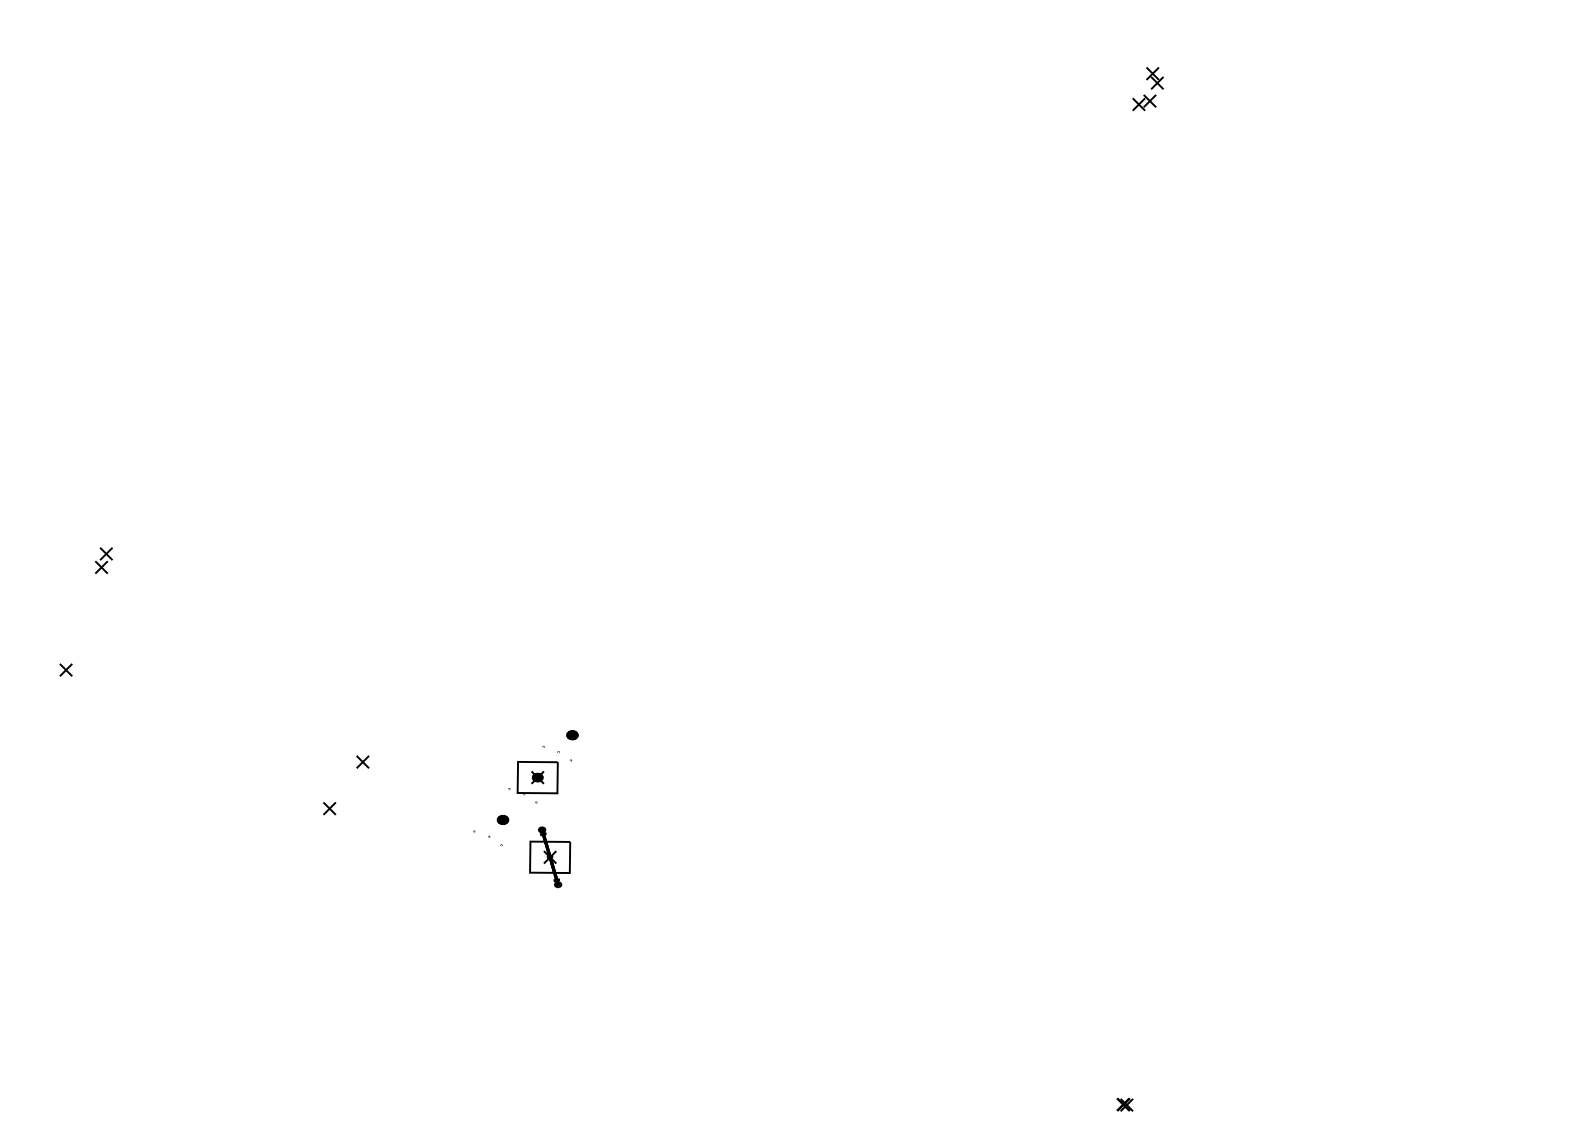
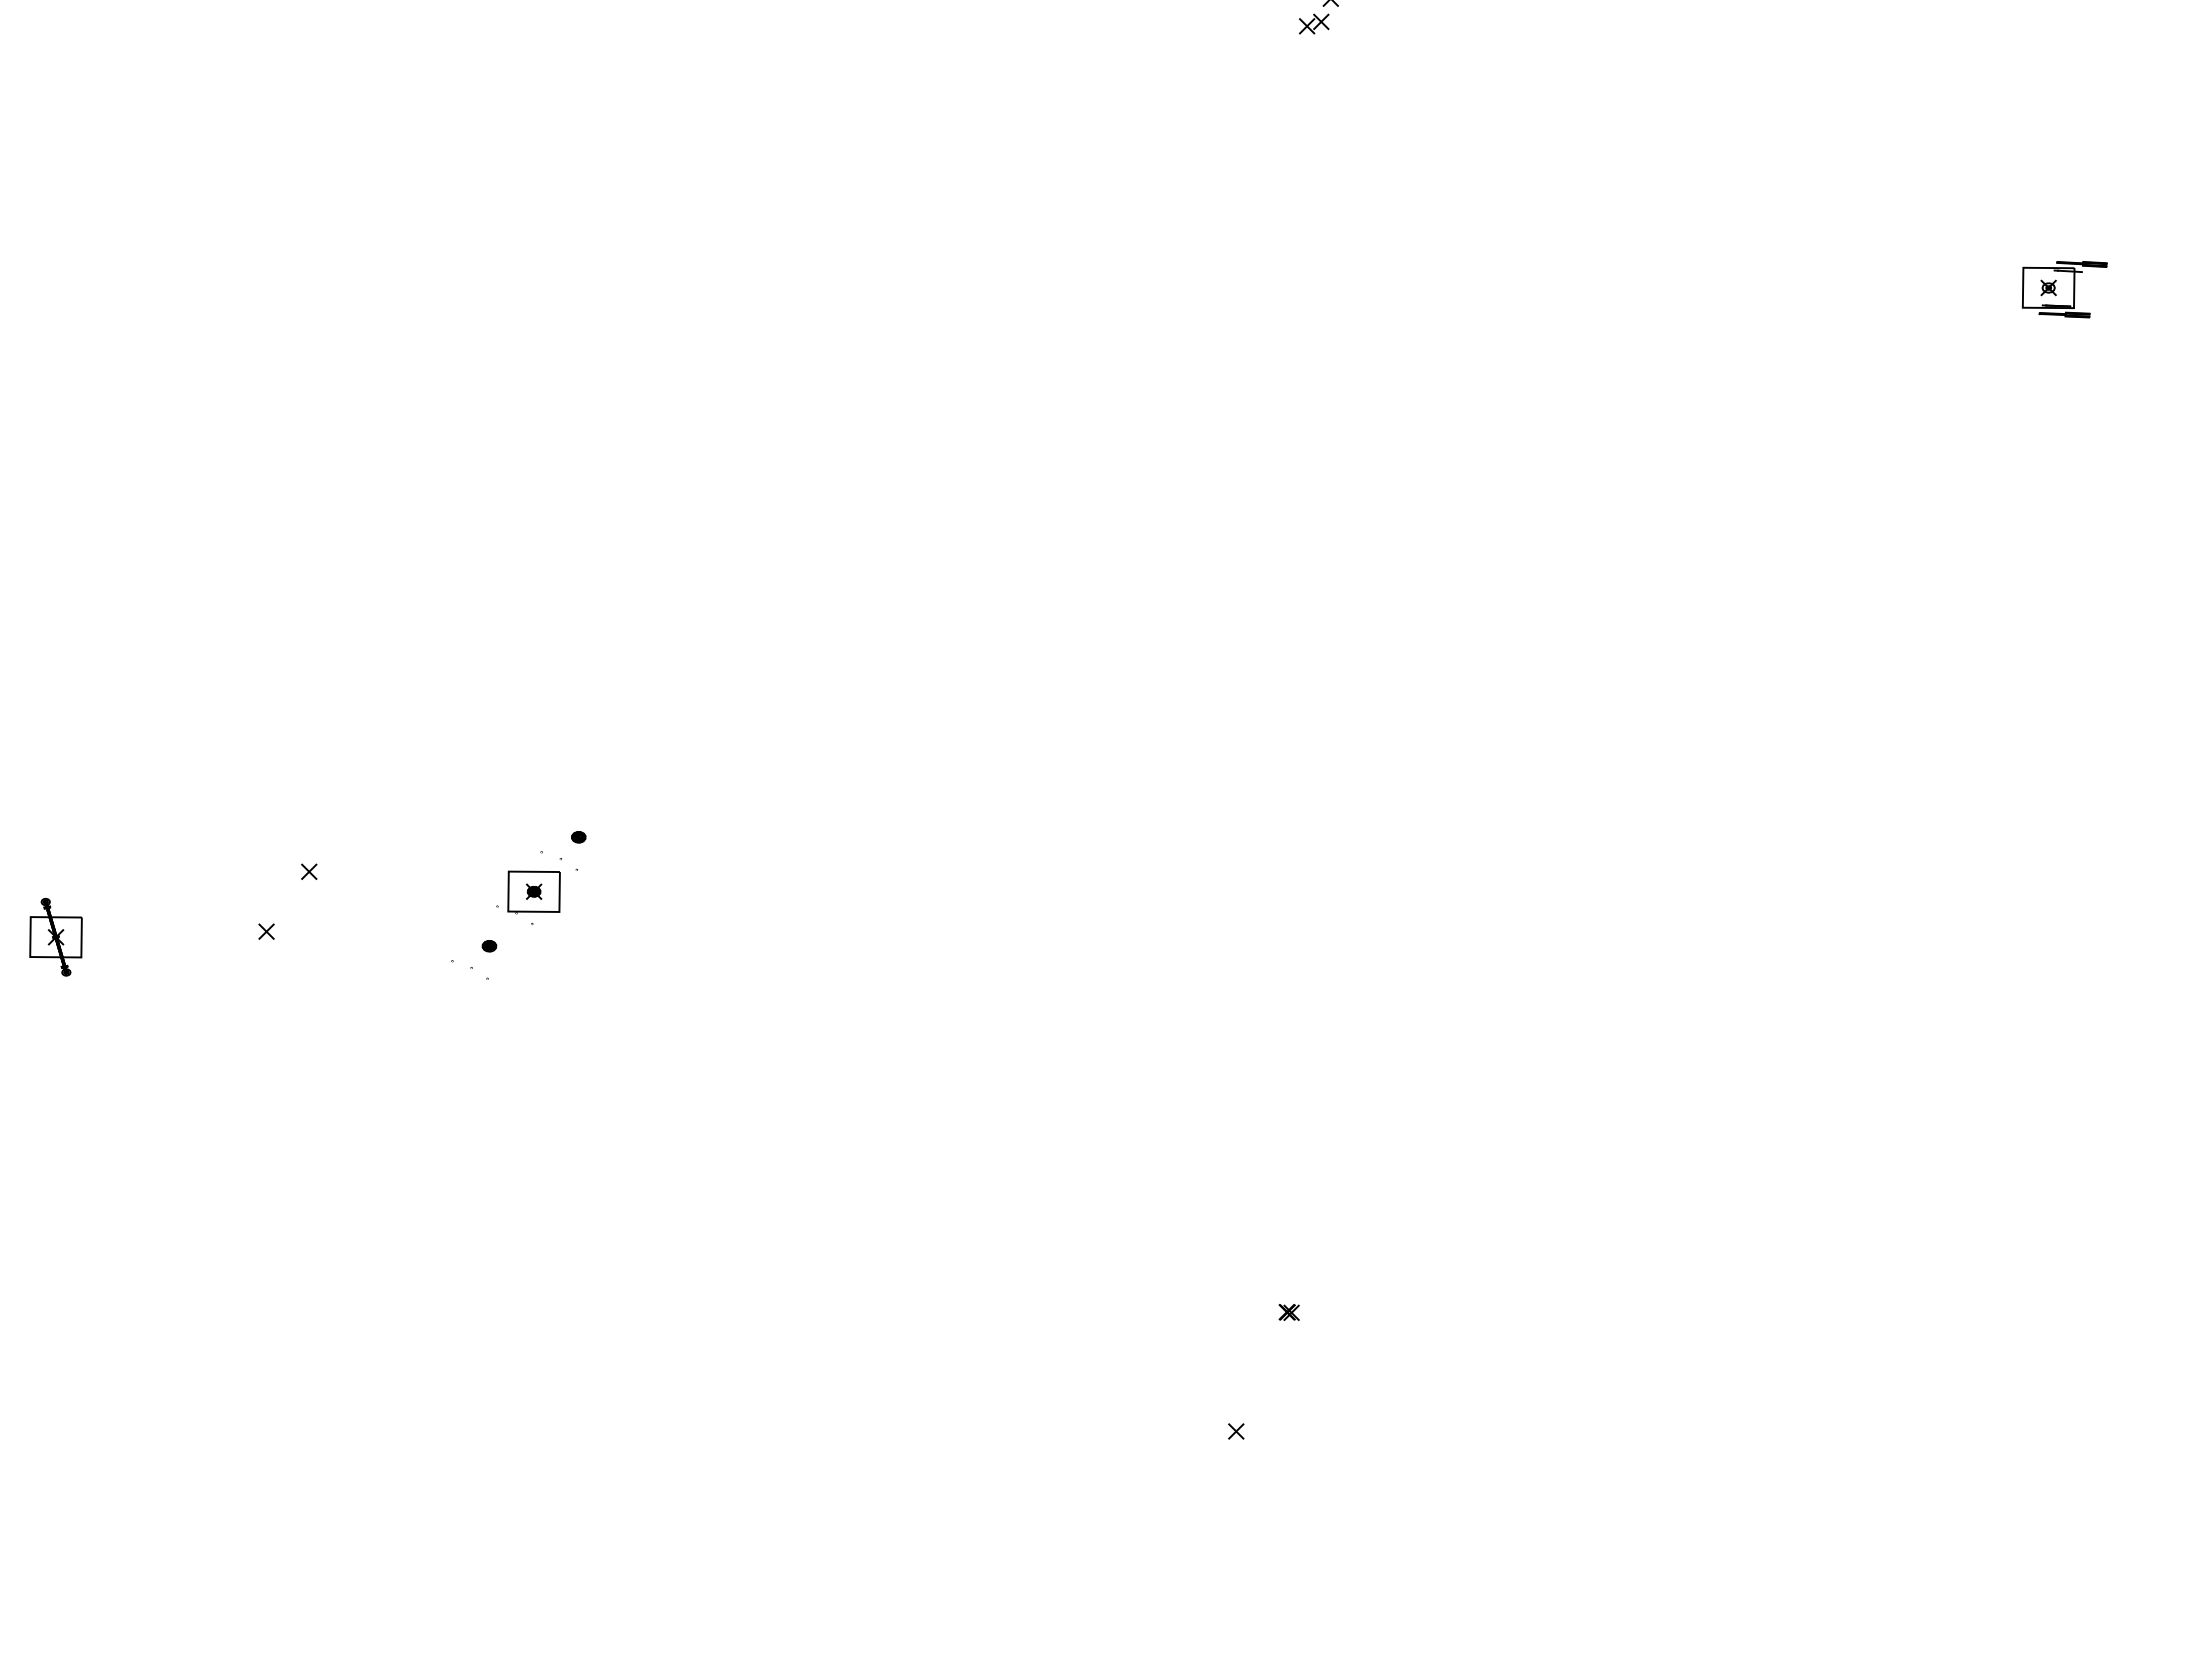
part: (549, 856) -> (55, 936), moved

